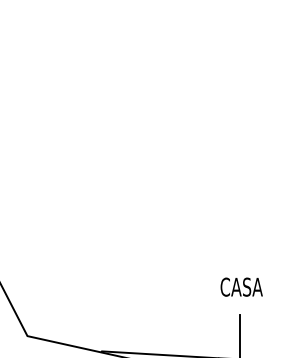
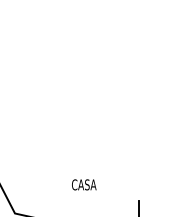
text: (242, 286) -> (84, 184), moved

